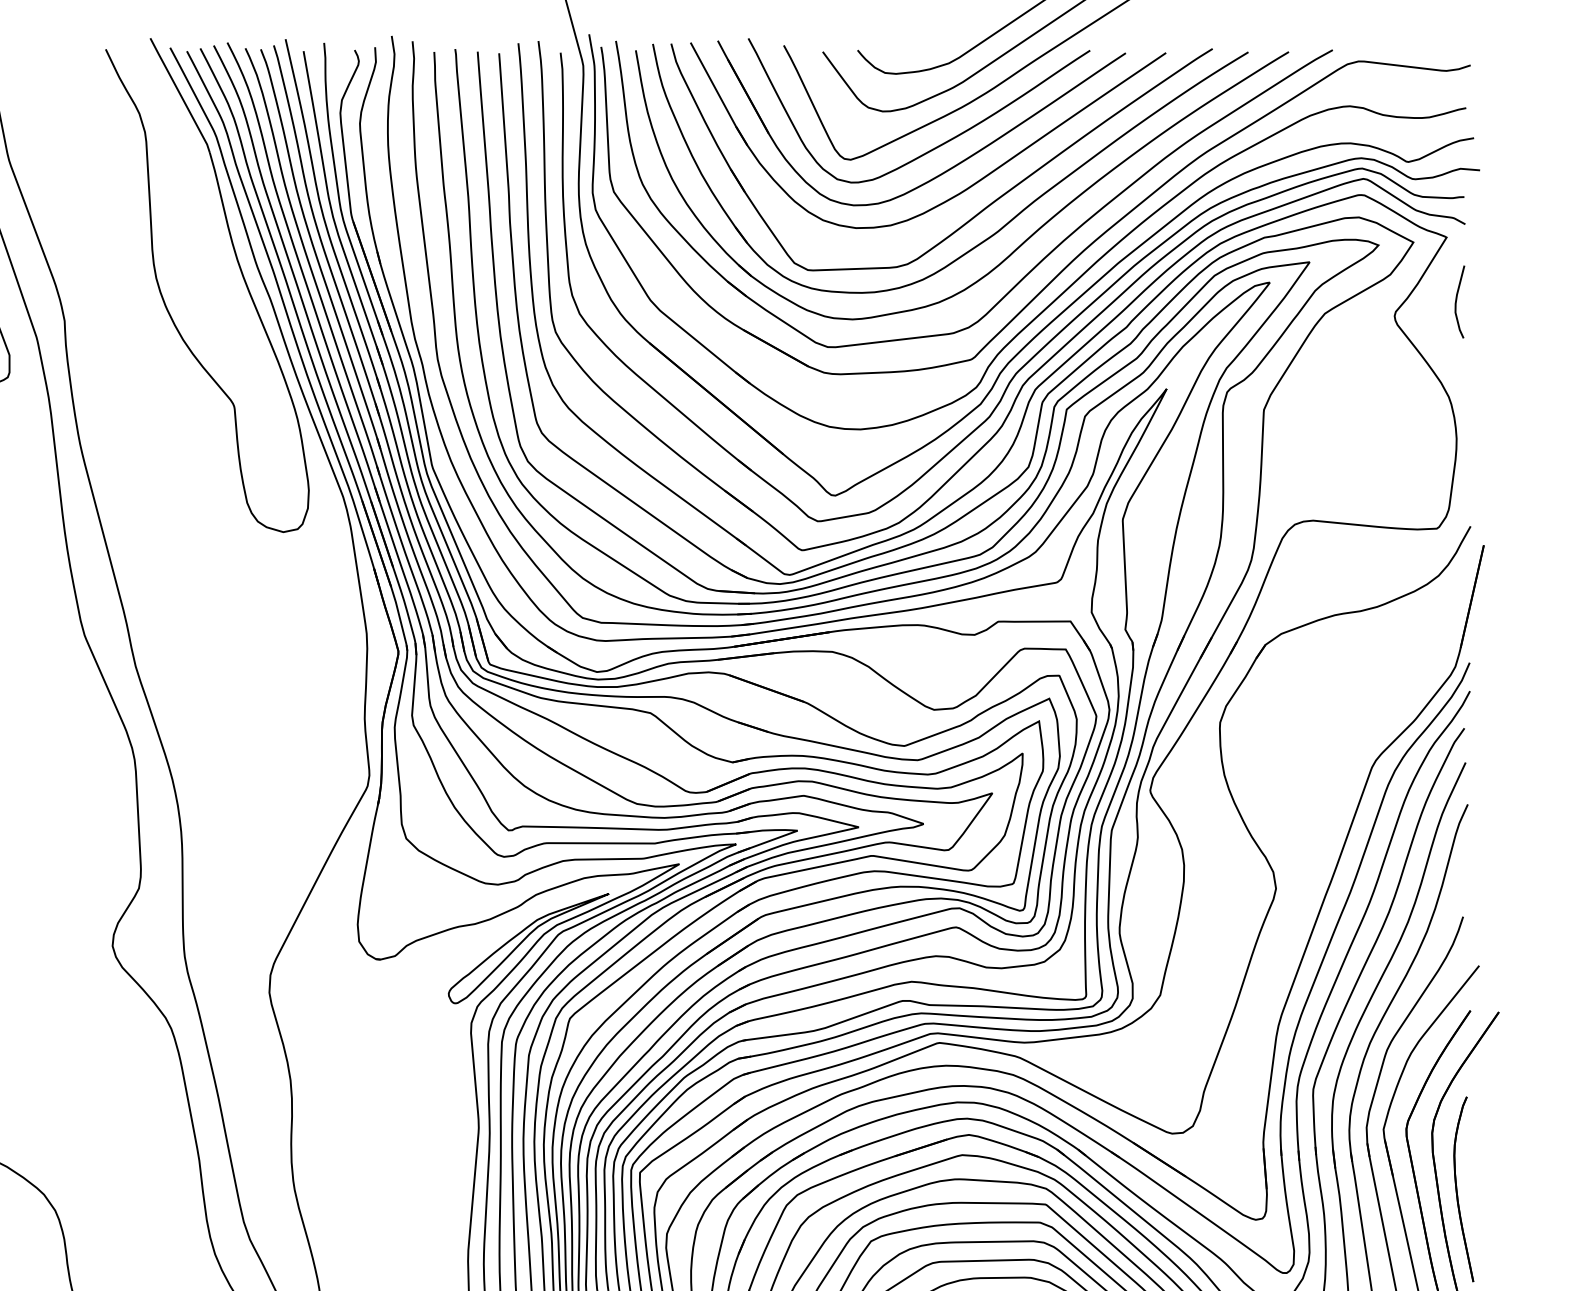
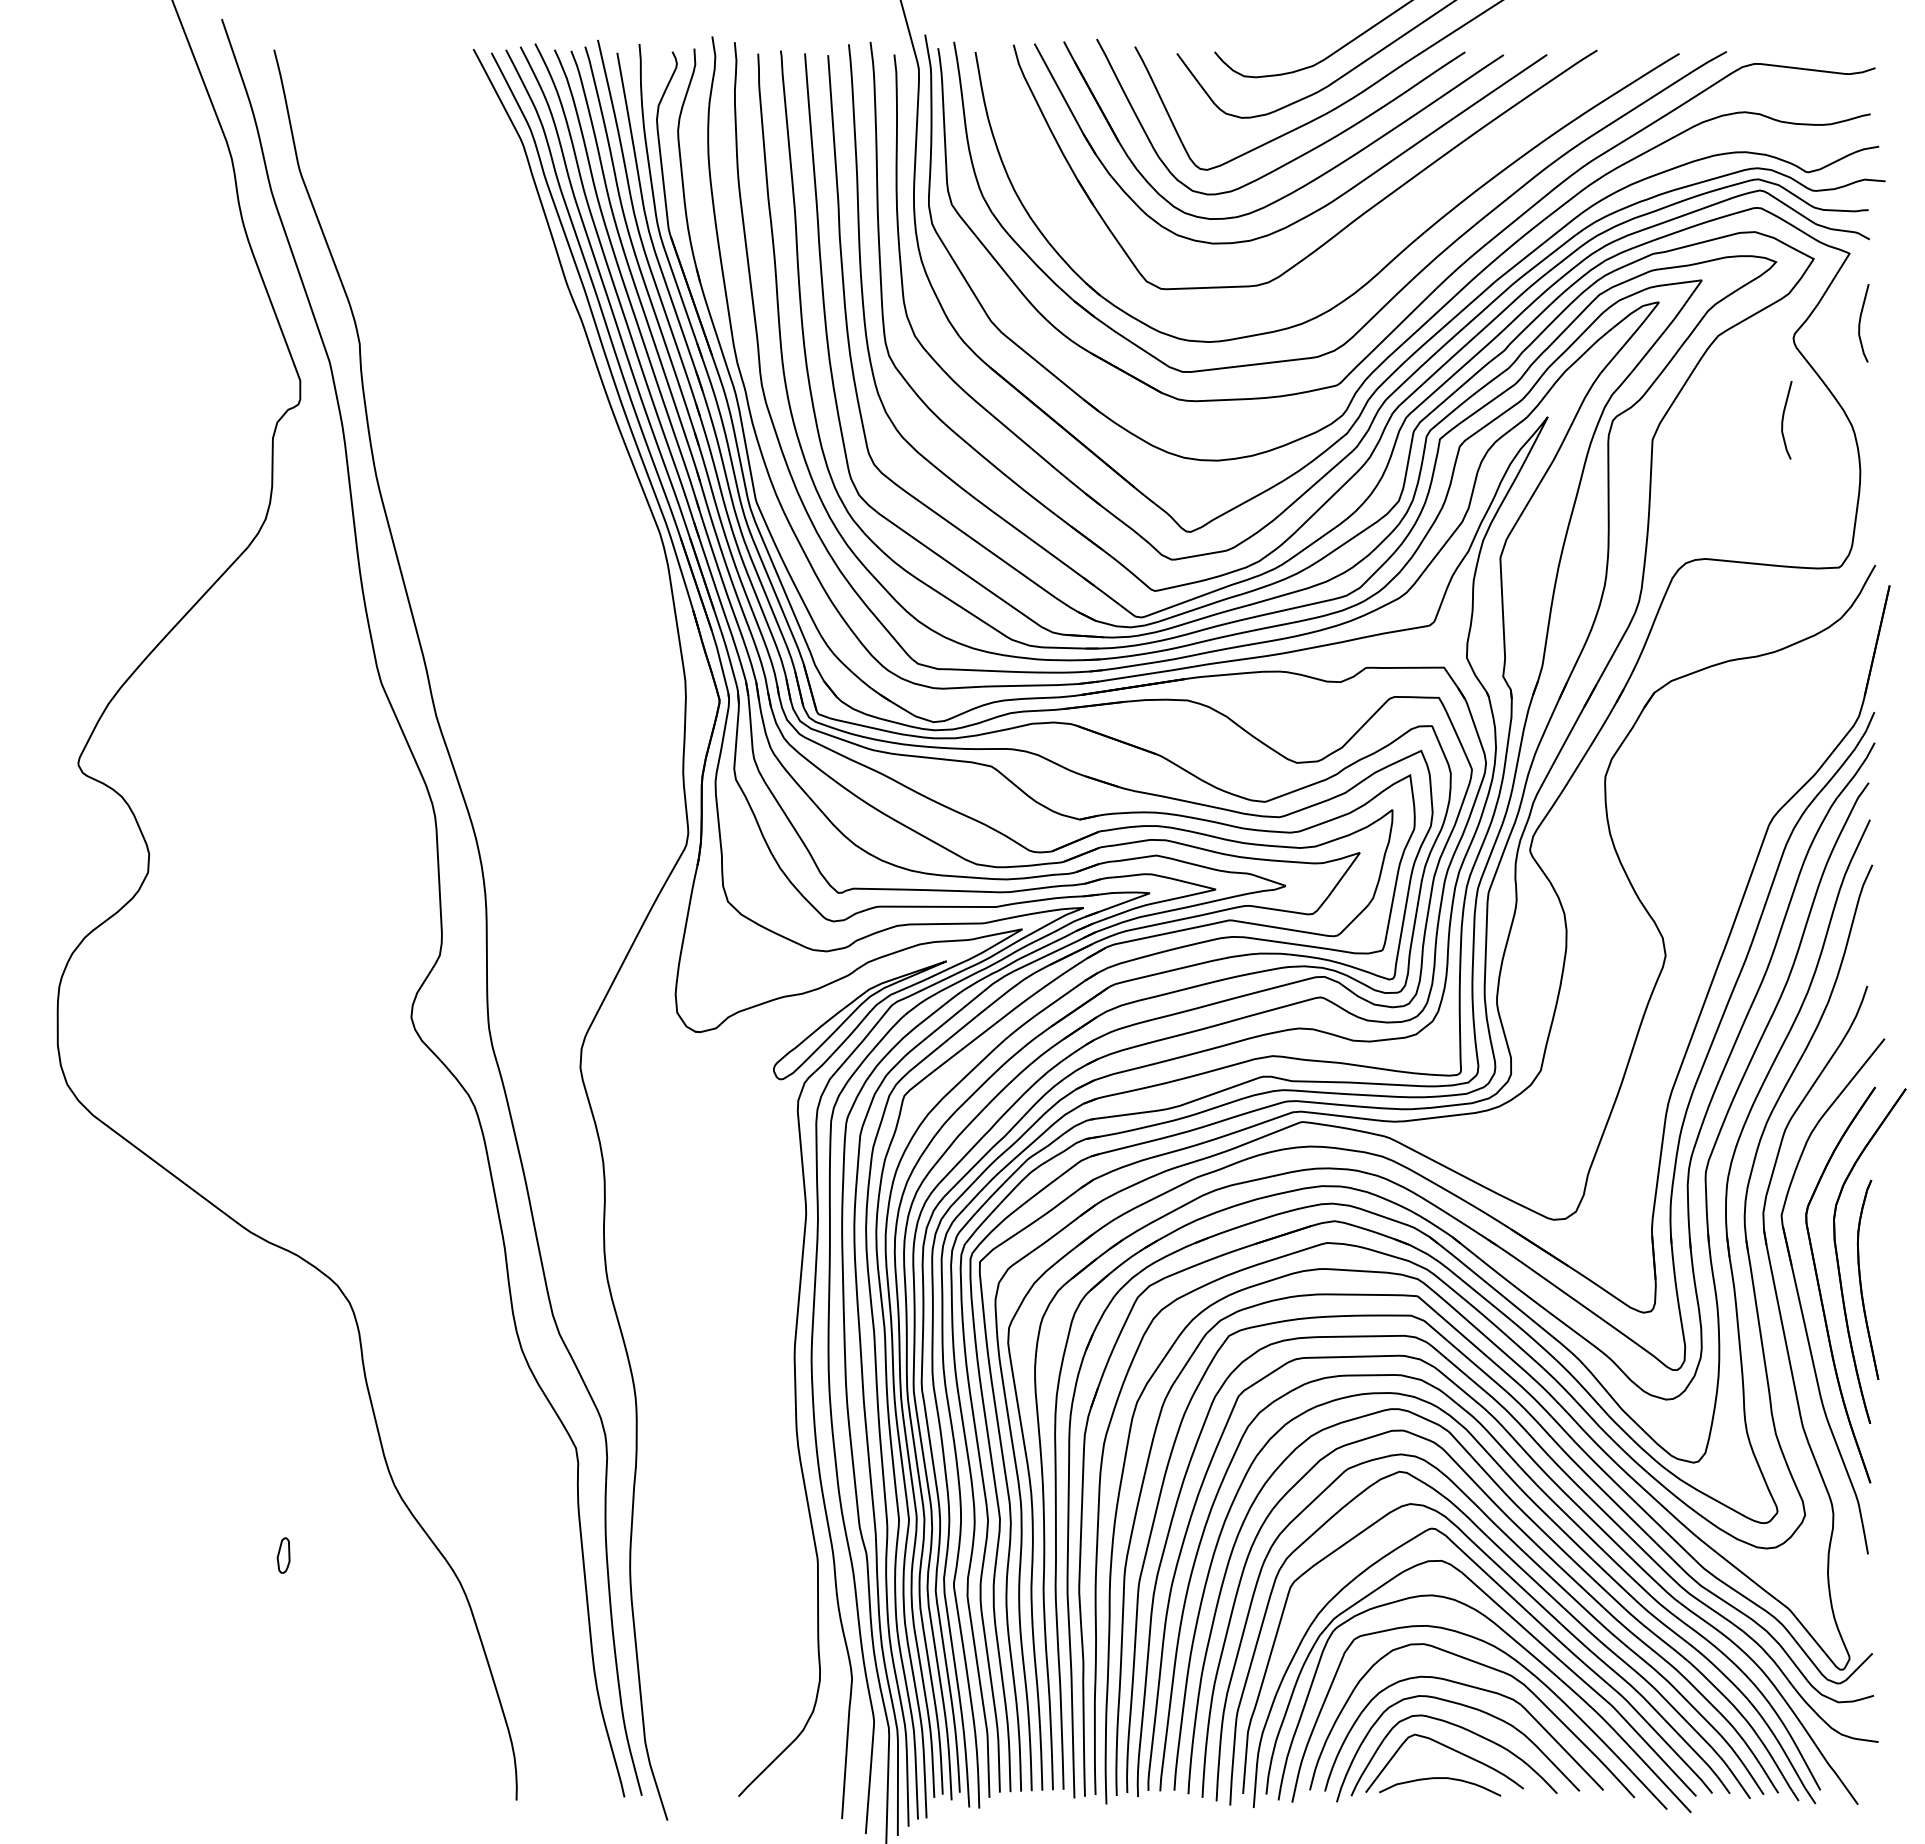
part: (1000, 228) -> (1368, 243), removed
part: (241, 275) -> (550, 294), removed
curve: (1385, 392) -> (1783, 420), added

